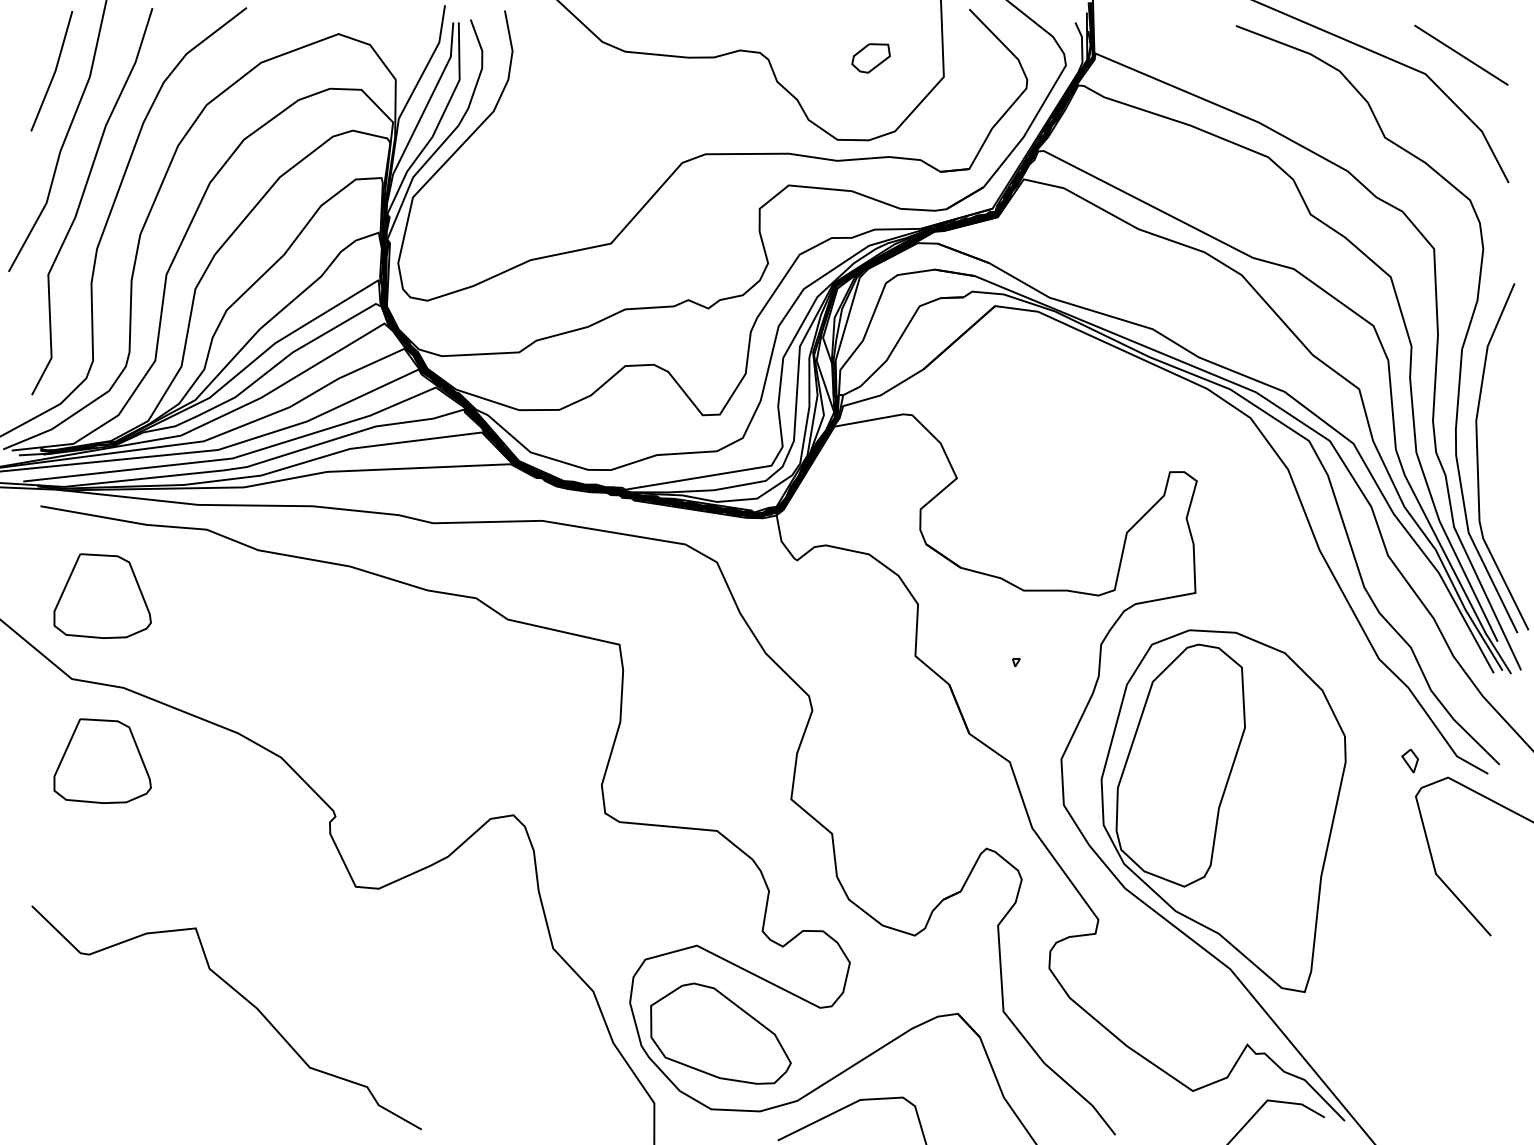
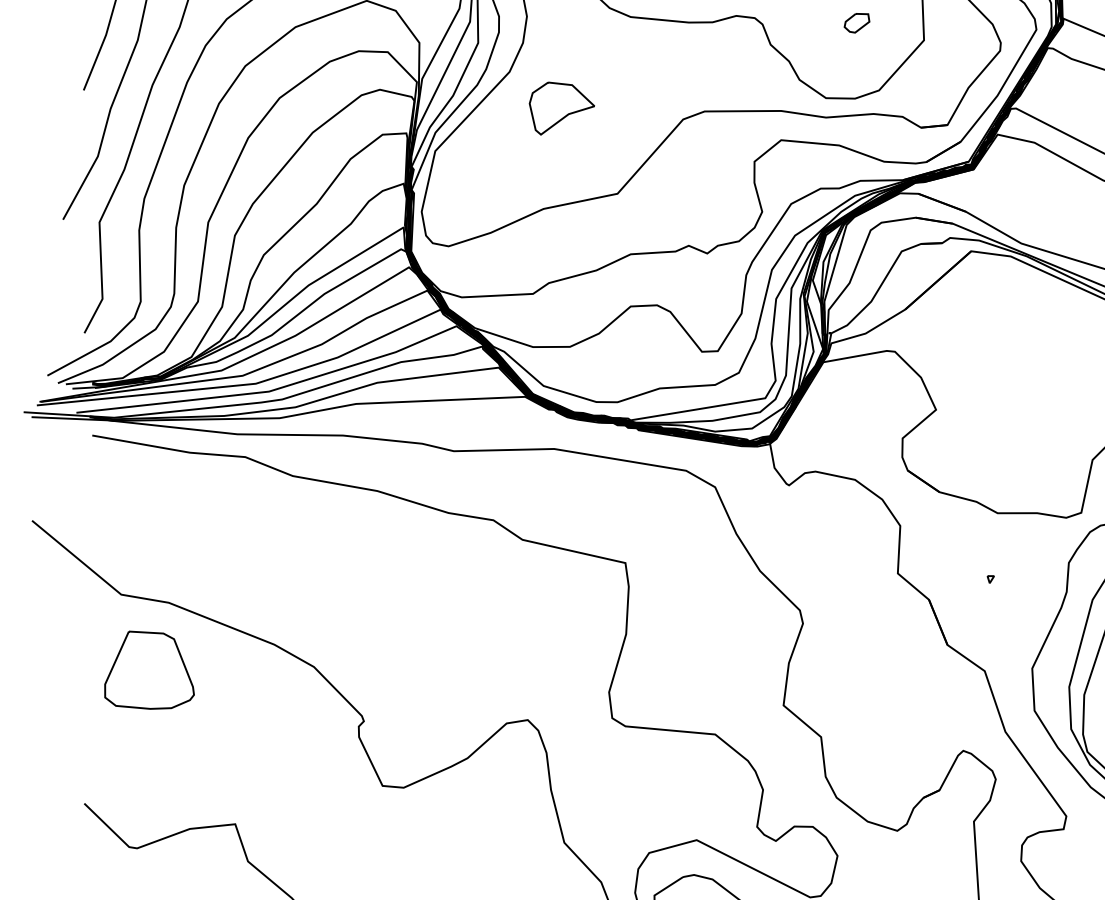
part: (870, 58) -> (856, 23), size x0.71
part: (550, 151) -> (561, 108), added
part: (102, 595) -> (149, 517), removed

